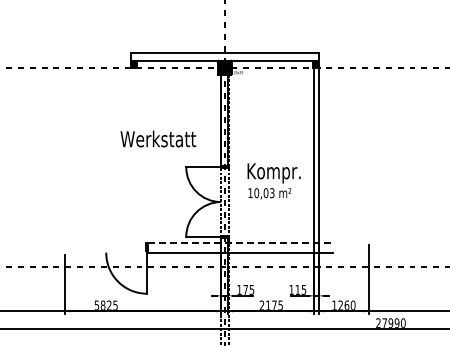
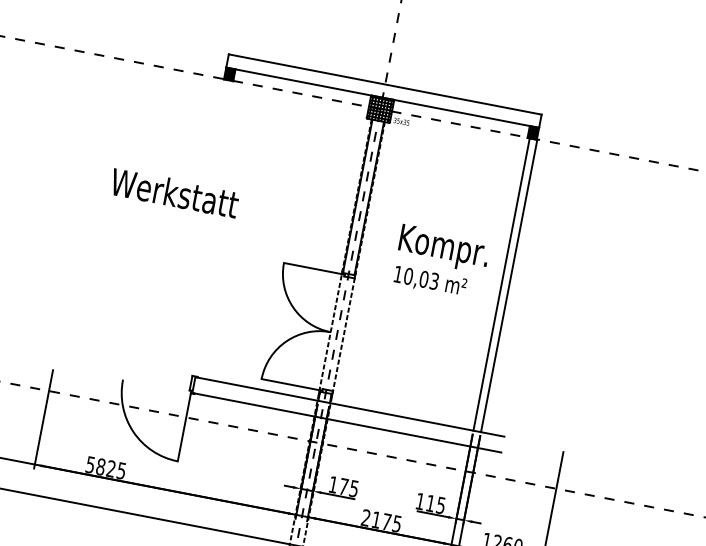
text: (158, 138) -> (175, 192), moved
text: (273, 181) -> (440, 262), moved
line: (240, 243) -> (349, 407), dashed -> solid

